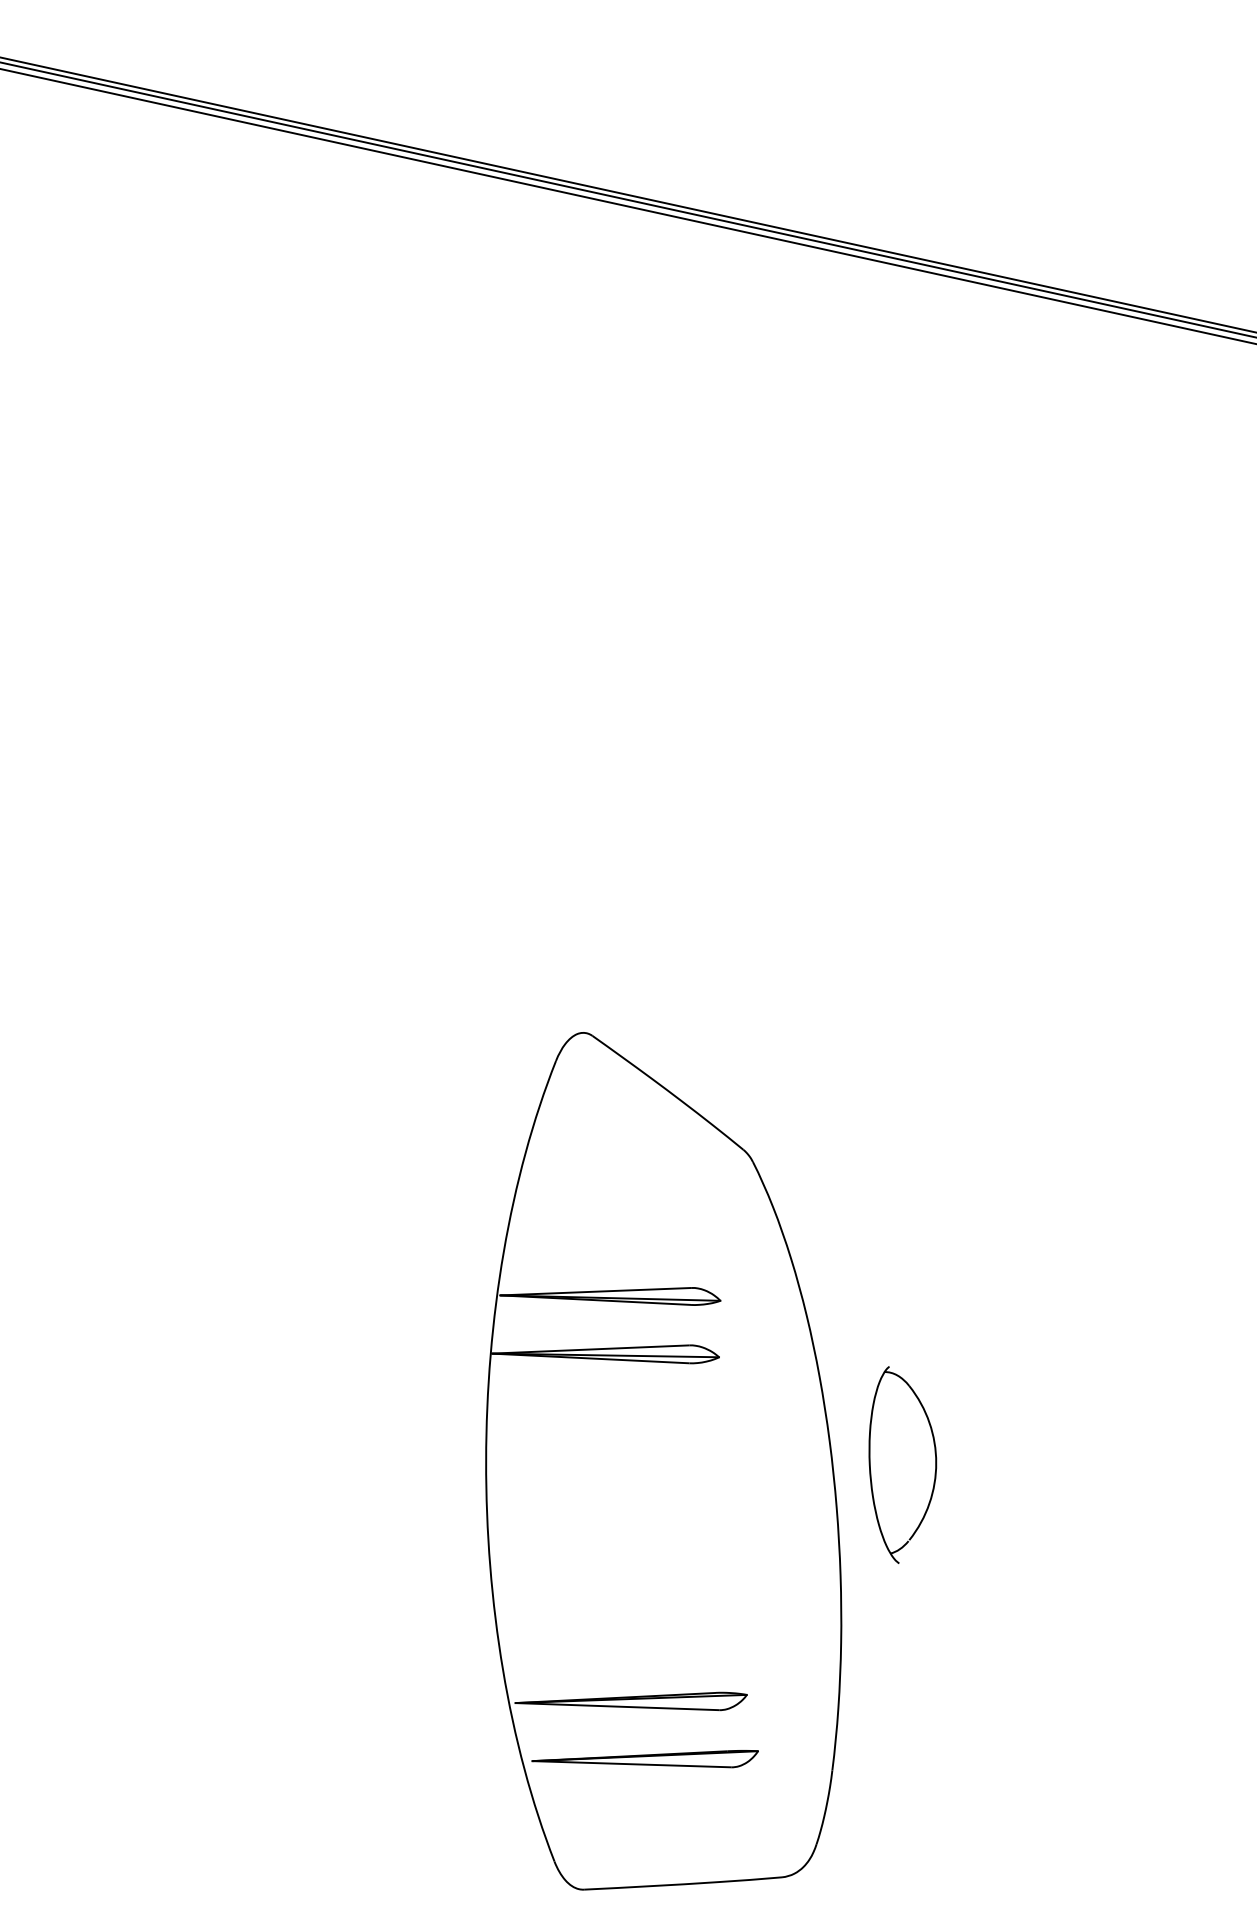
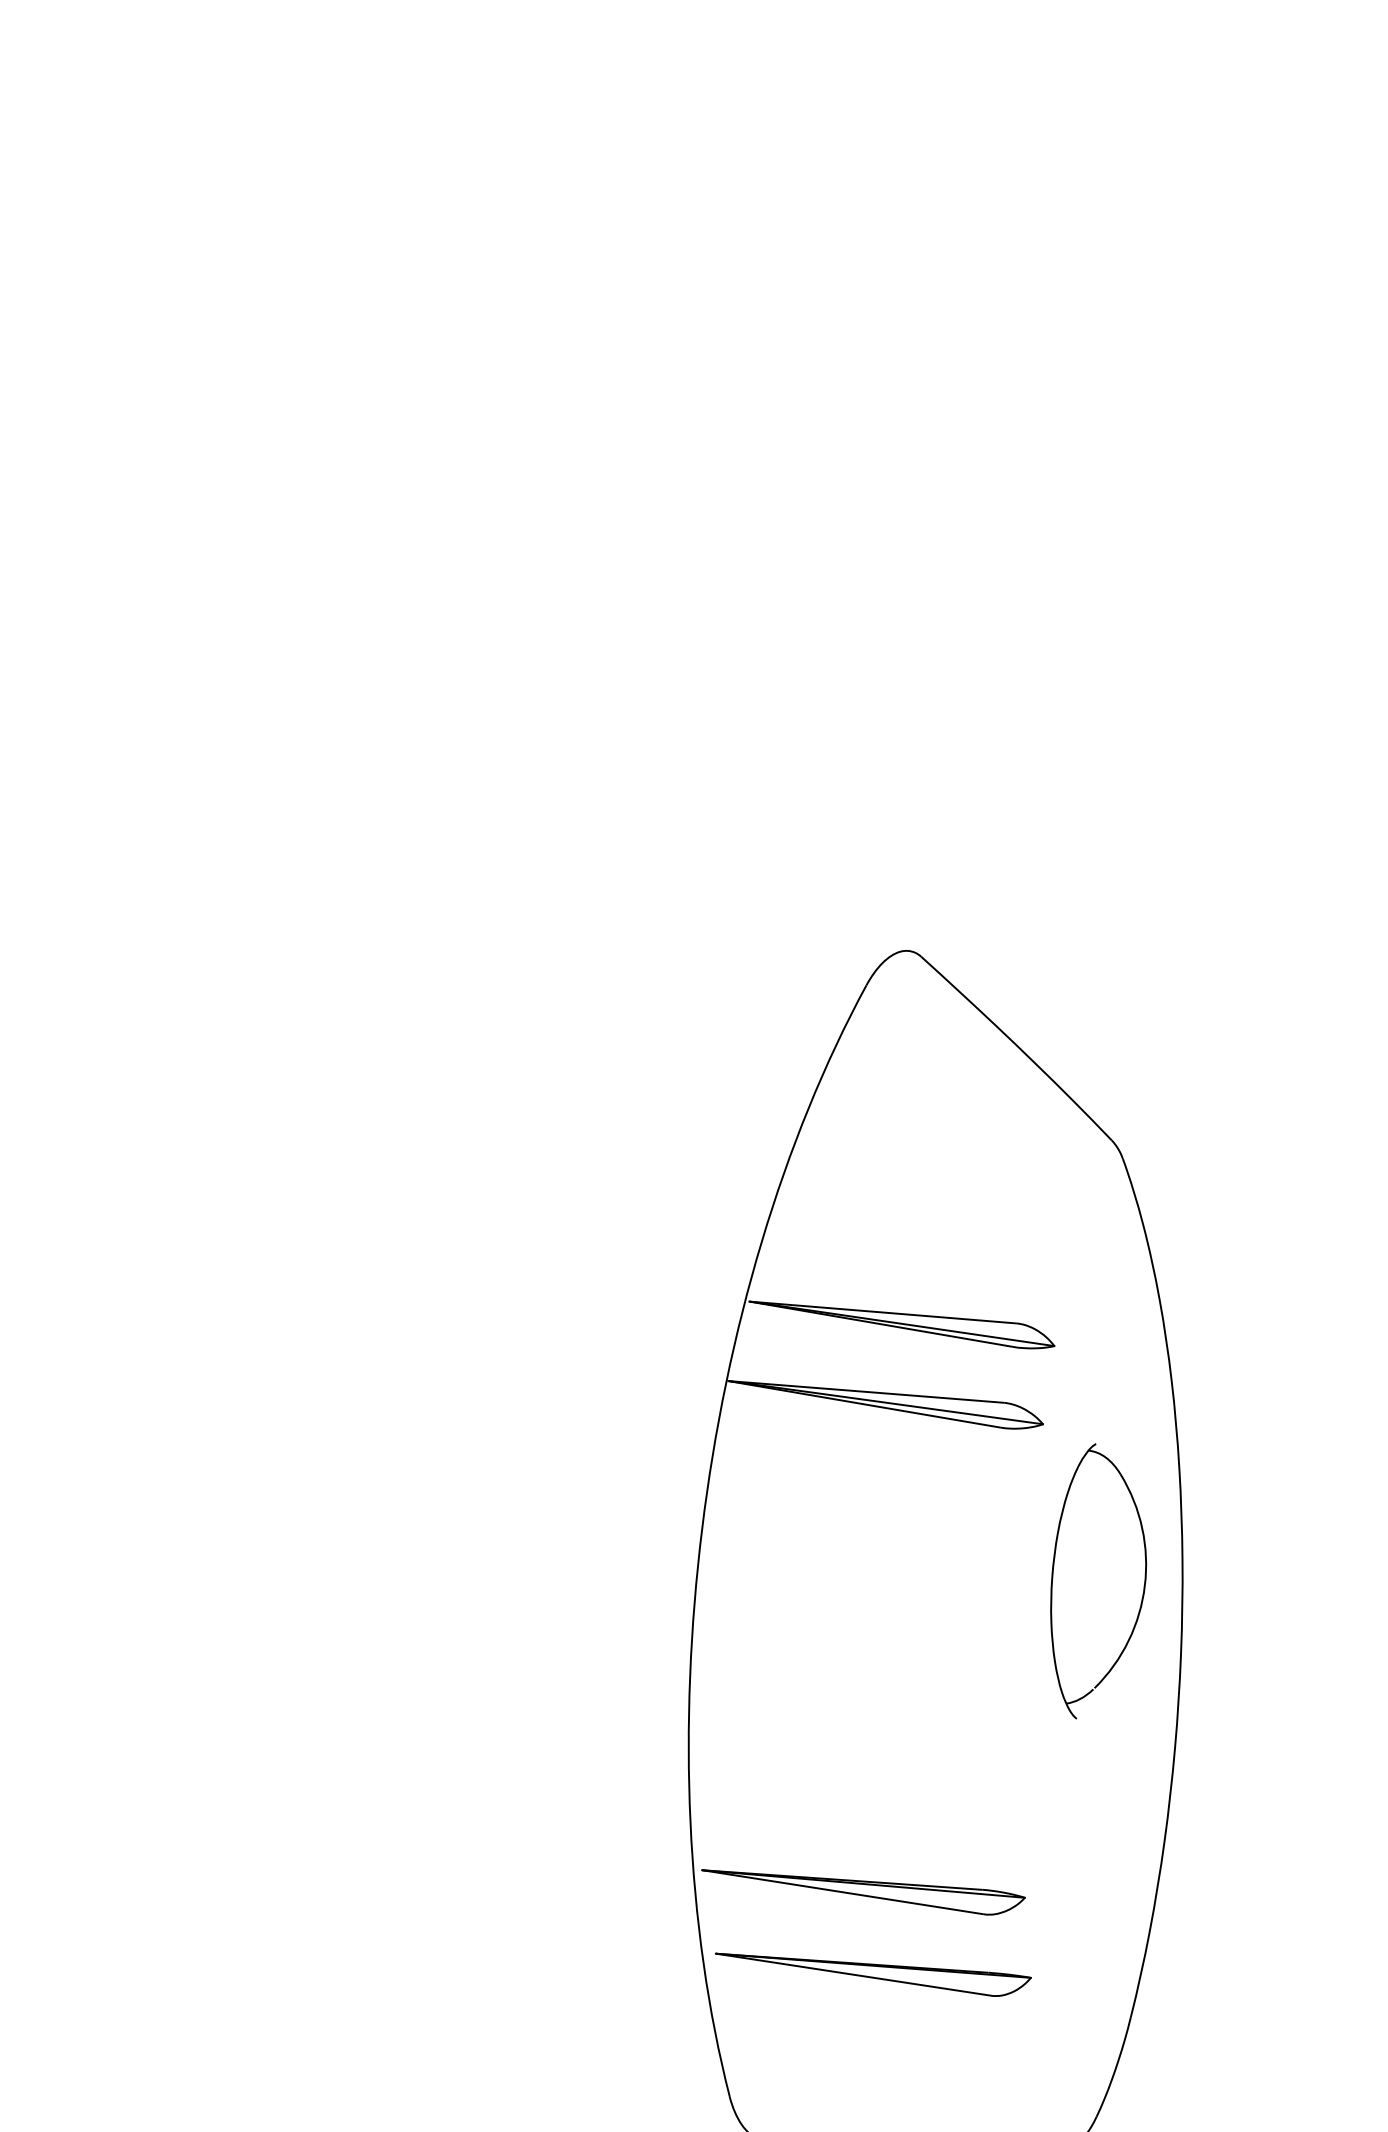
part: (902, 1464) -> (1097, 1581), moved

